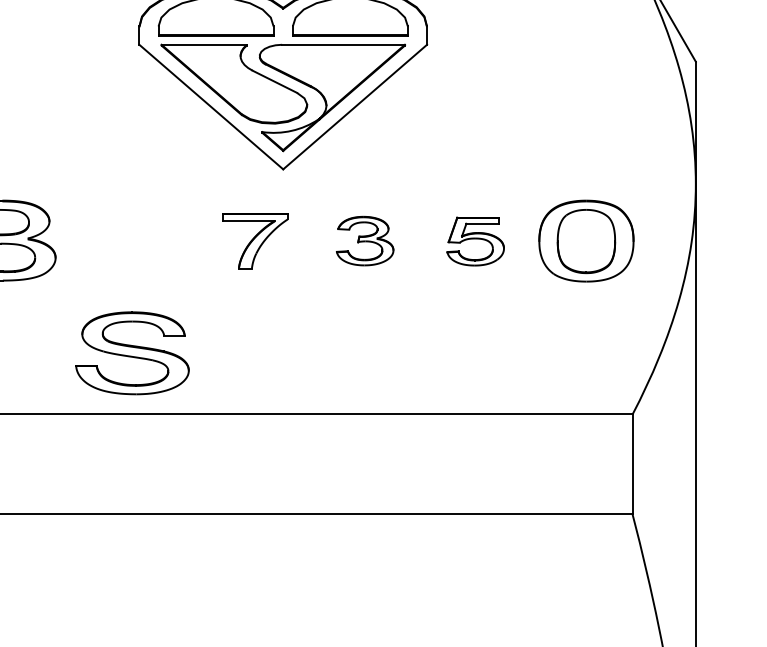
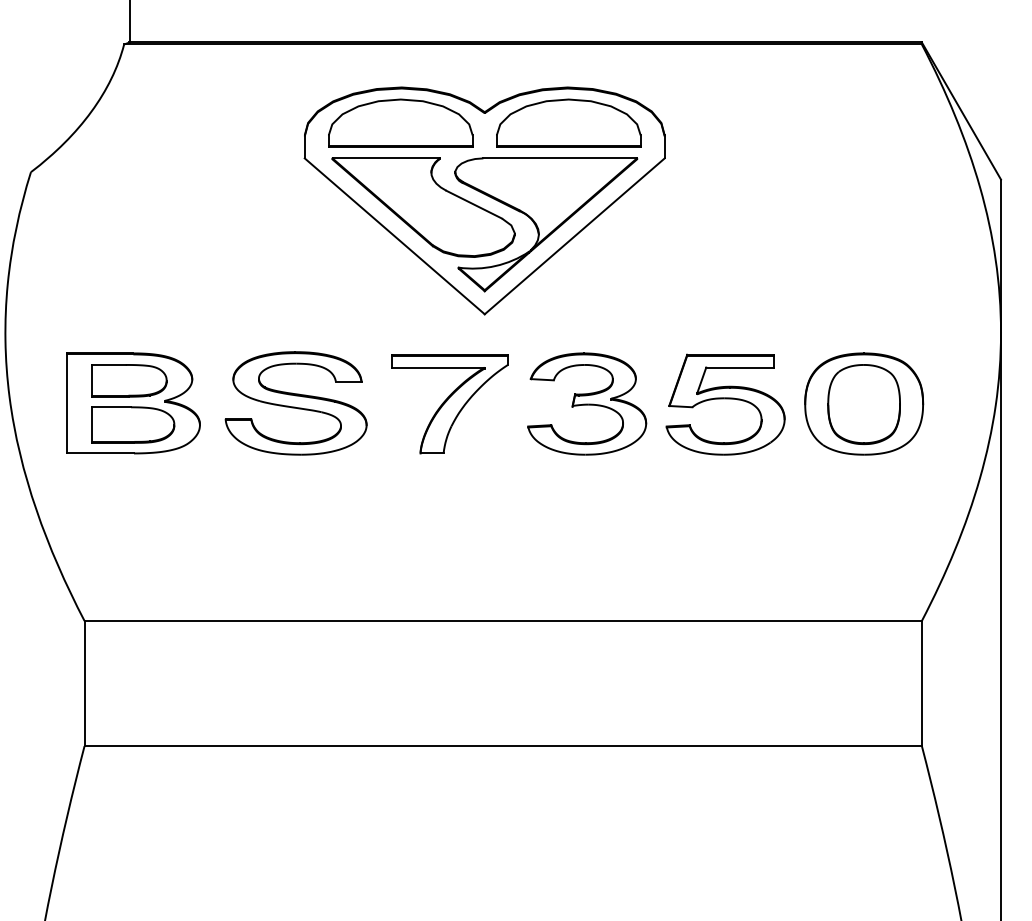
part: (365, 240) -> (587, 403), size x1.67
part: (255, 241) -> (449, 404), size x1.43
part: (475, 241) -> (725, 404), size x1.67
part: (131, 353) -> (295, 403), moved

